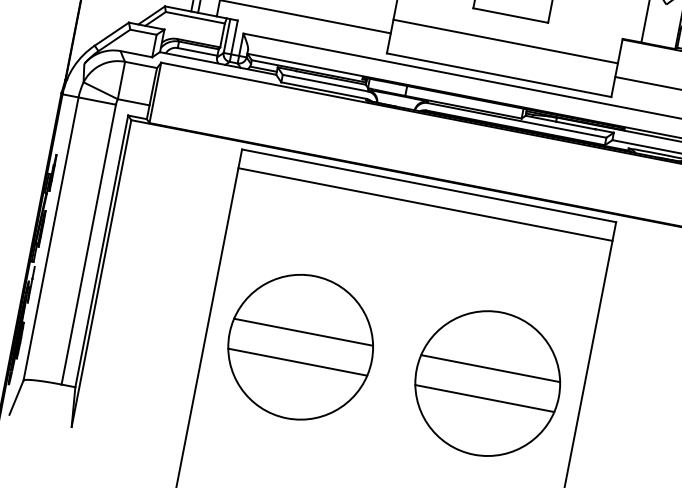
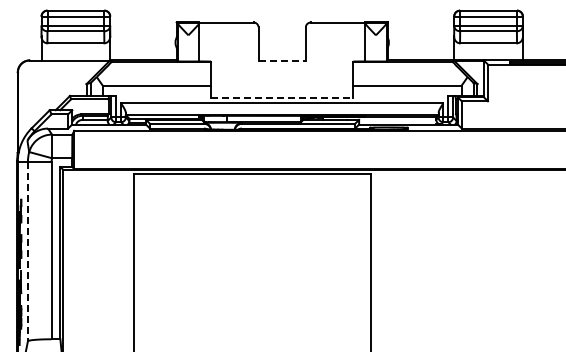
line: (511, 15) -> (282, 60), solid -> dashed
line: (506, 42) -> (282, 77), removed
line: (499, 75) -> (282, 98), solid -> dashed
line: (425, 205) -> (252, 186), removed
line: (50, 238) -> (27, 251), solid -> dashed
part: (301, 346) -> (193, 287), removed
part: (487, 382) -> (311, 287), removed

